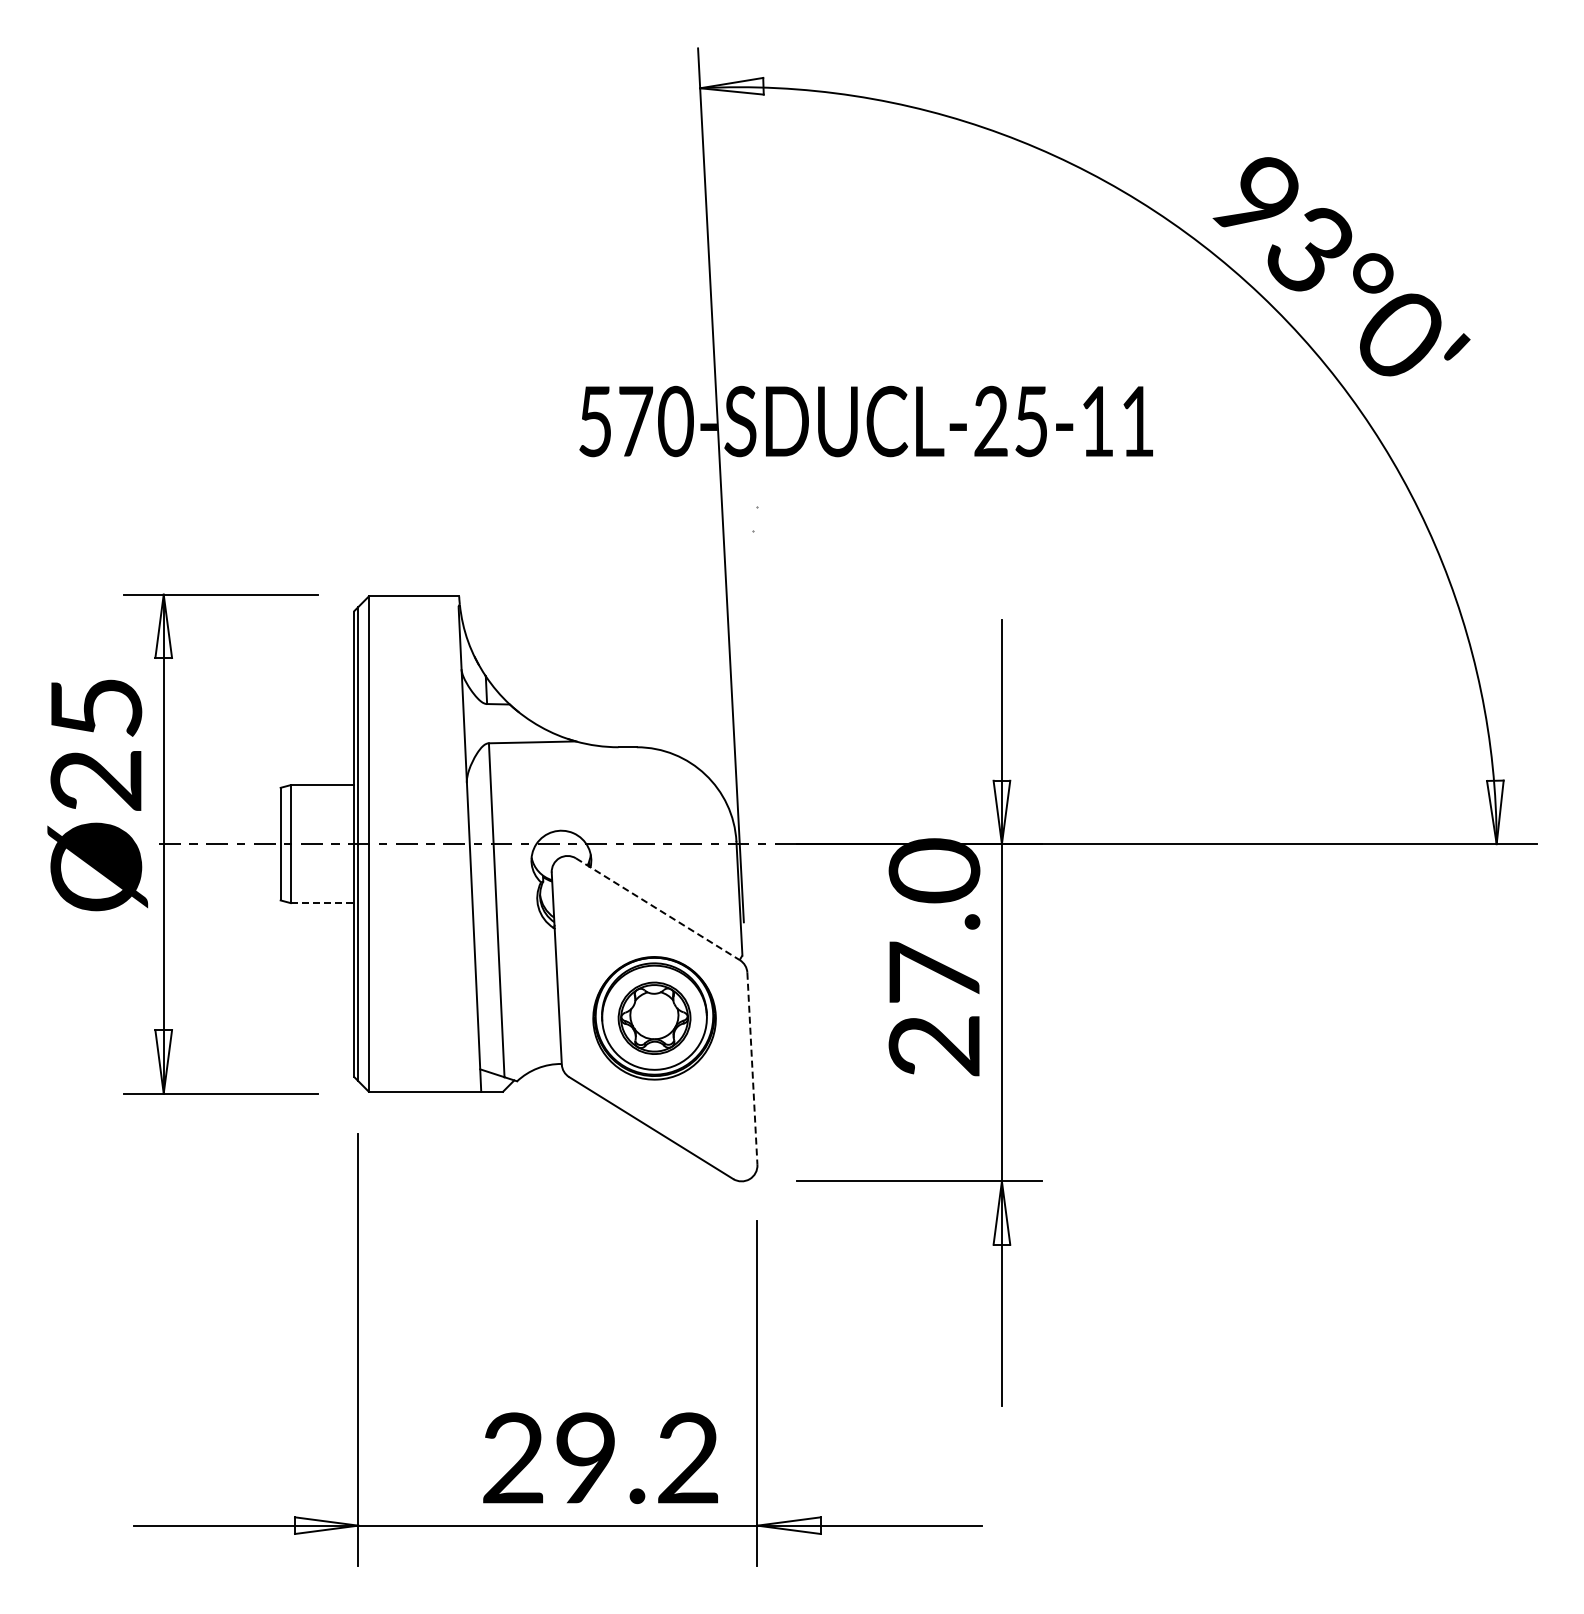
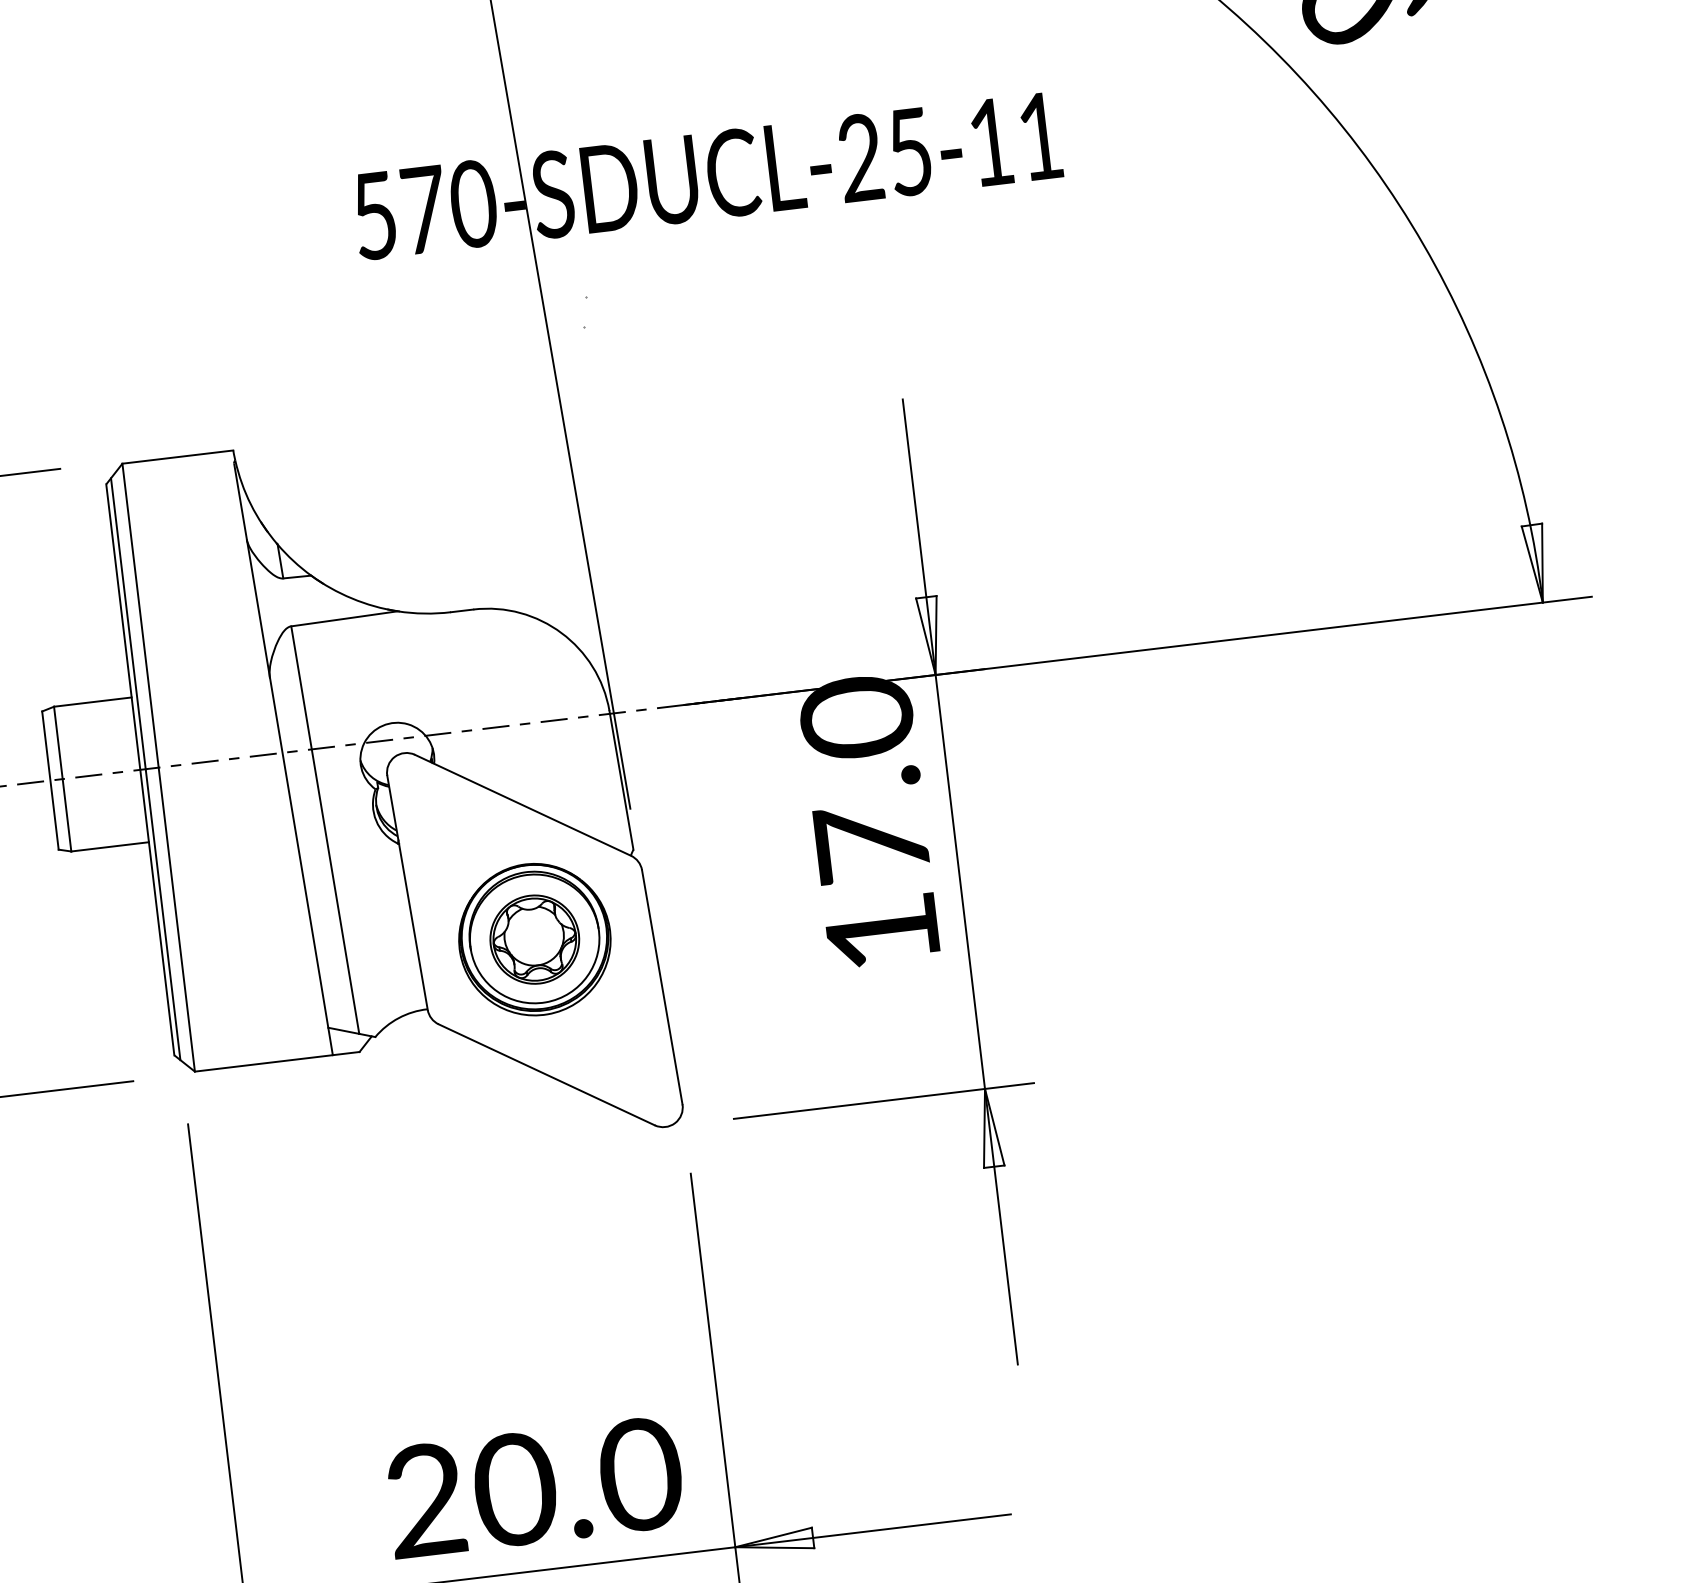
line: (322, 903) -> (110, 847), dashed -> solid
line: (657, 909) -> (522, 805), dashed -> solid
text: (933, 1046) -> (881, 933), 27.0 -> 17.0
line: (752, 1069) -> (662, 988), dashed -> solid
text: (637, 1458) -> (578, 1482), 29.2 -> 20.0

